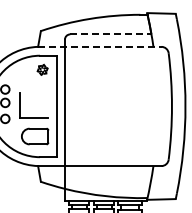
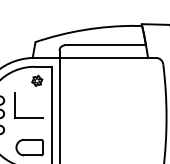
line: (110, 34) -> (105, 45), dashed -> solid
line: (99, 46) -> (94, 57), dashed -> solid
part: (33, 117) -> (28, 117), moved

